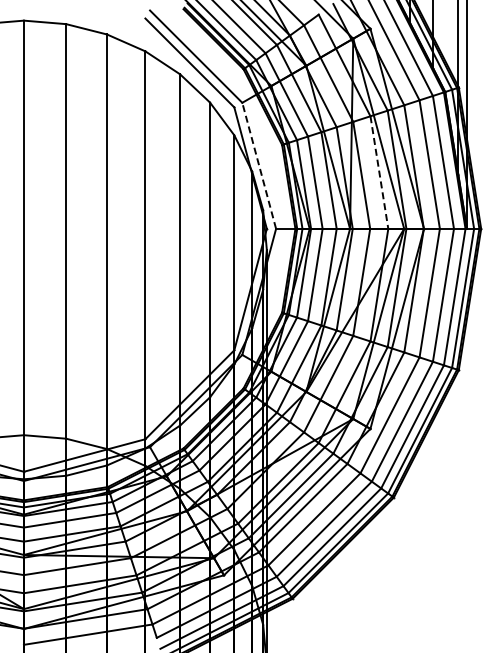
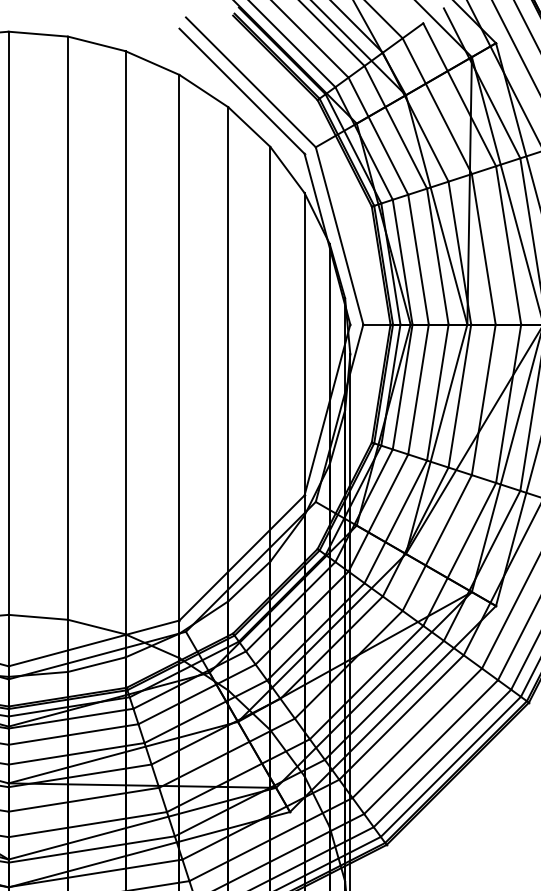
line: (259, 165) -> (339, 235), dashed -> solid
line: (379, 172) -> (508, 245), dashed -> solid

